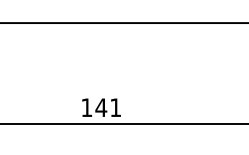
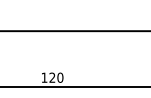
text: (108, 107) -> (56, 77), 141 -> 120

